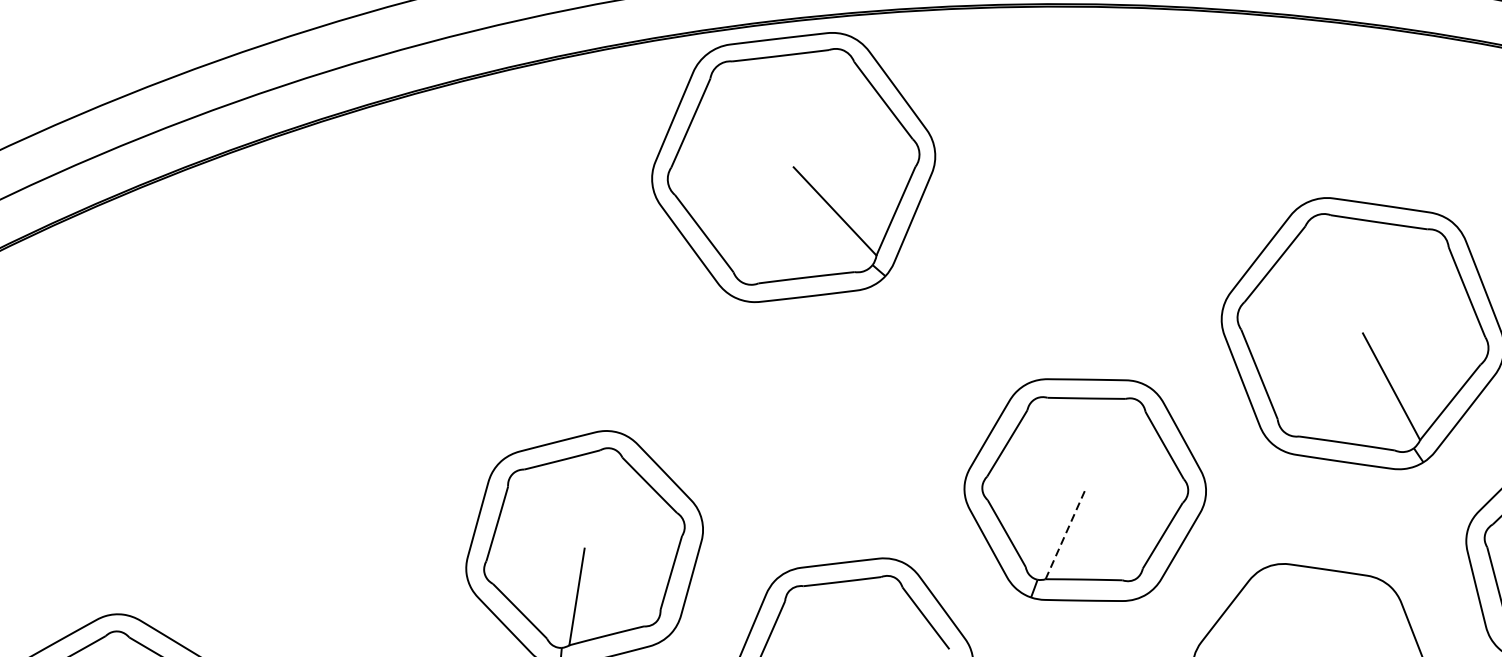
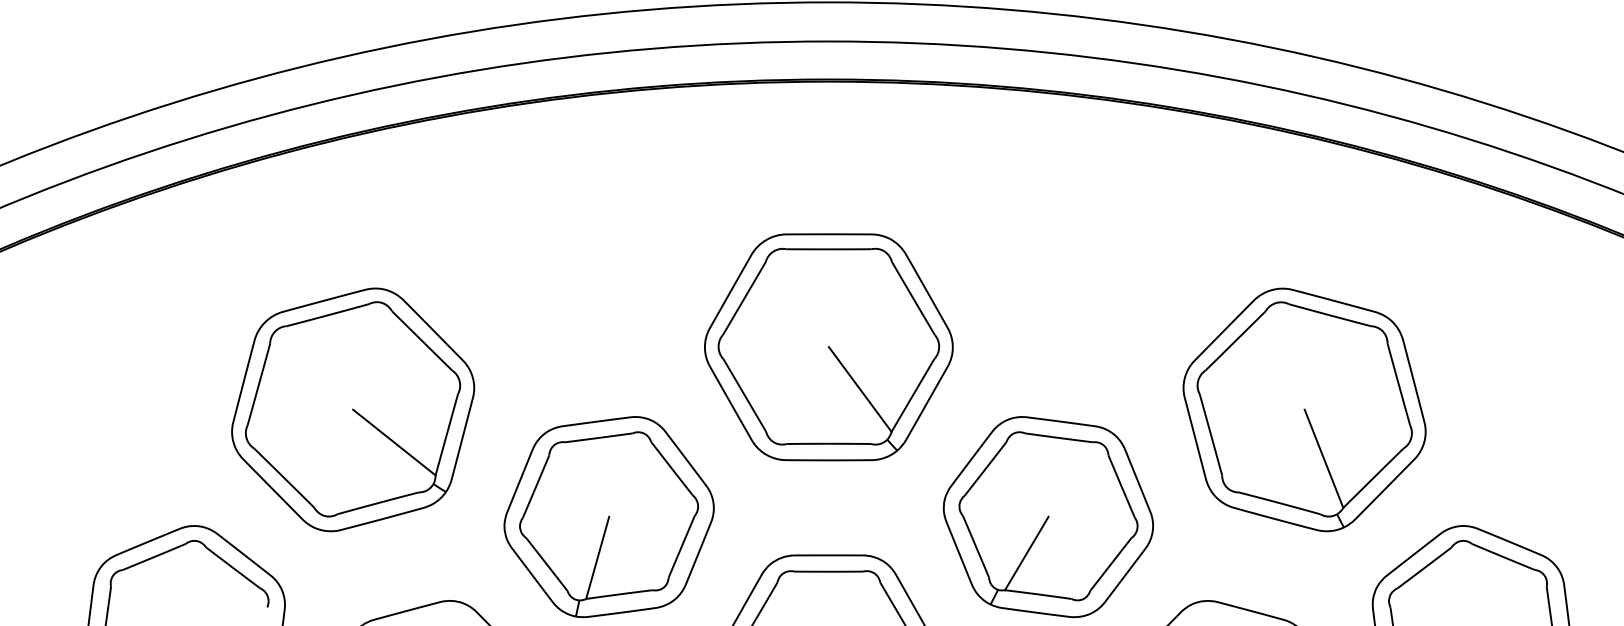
part: (793, 167) -> (828, 347), moved
part: (278, 460) -> (353, 409), added
line: (1065, 534) -> (1026, 553), dashed -> solid

